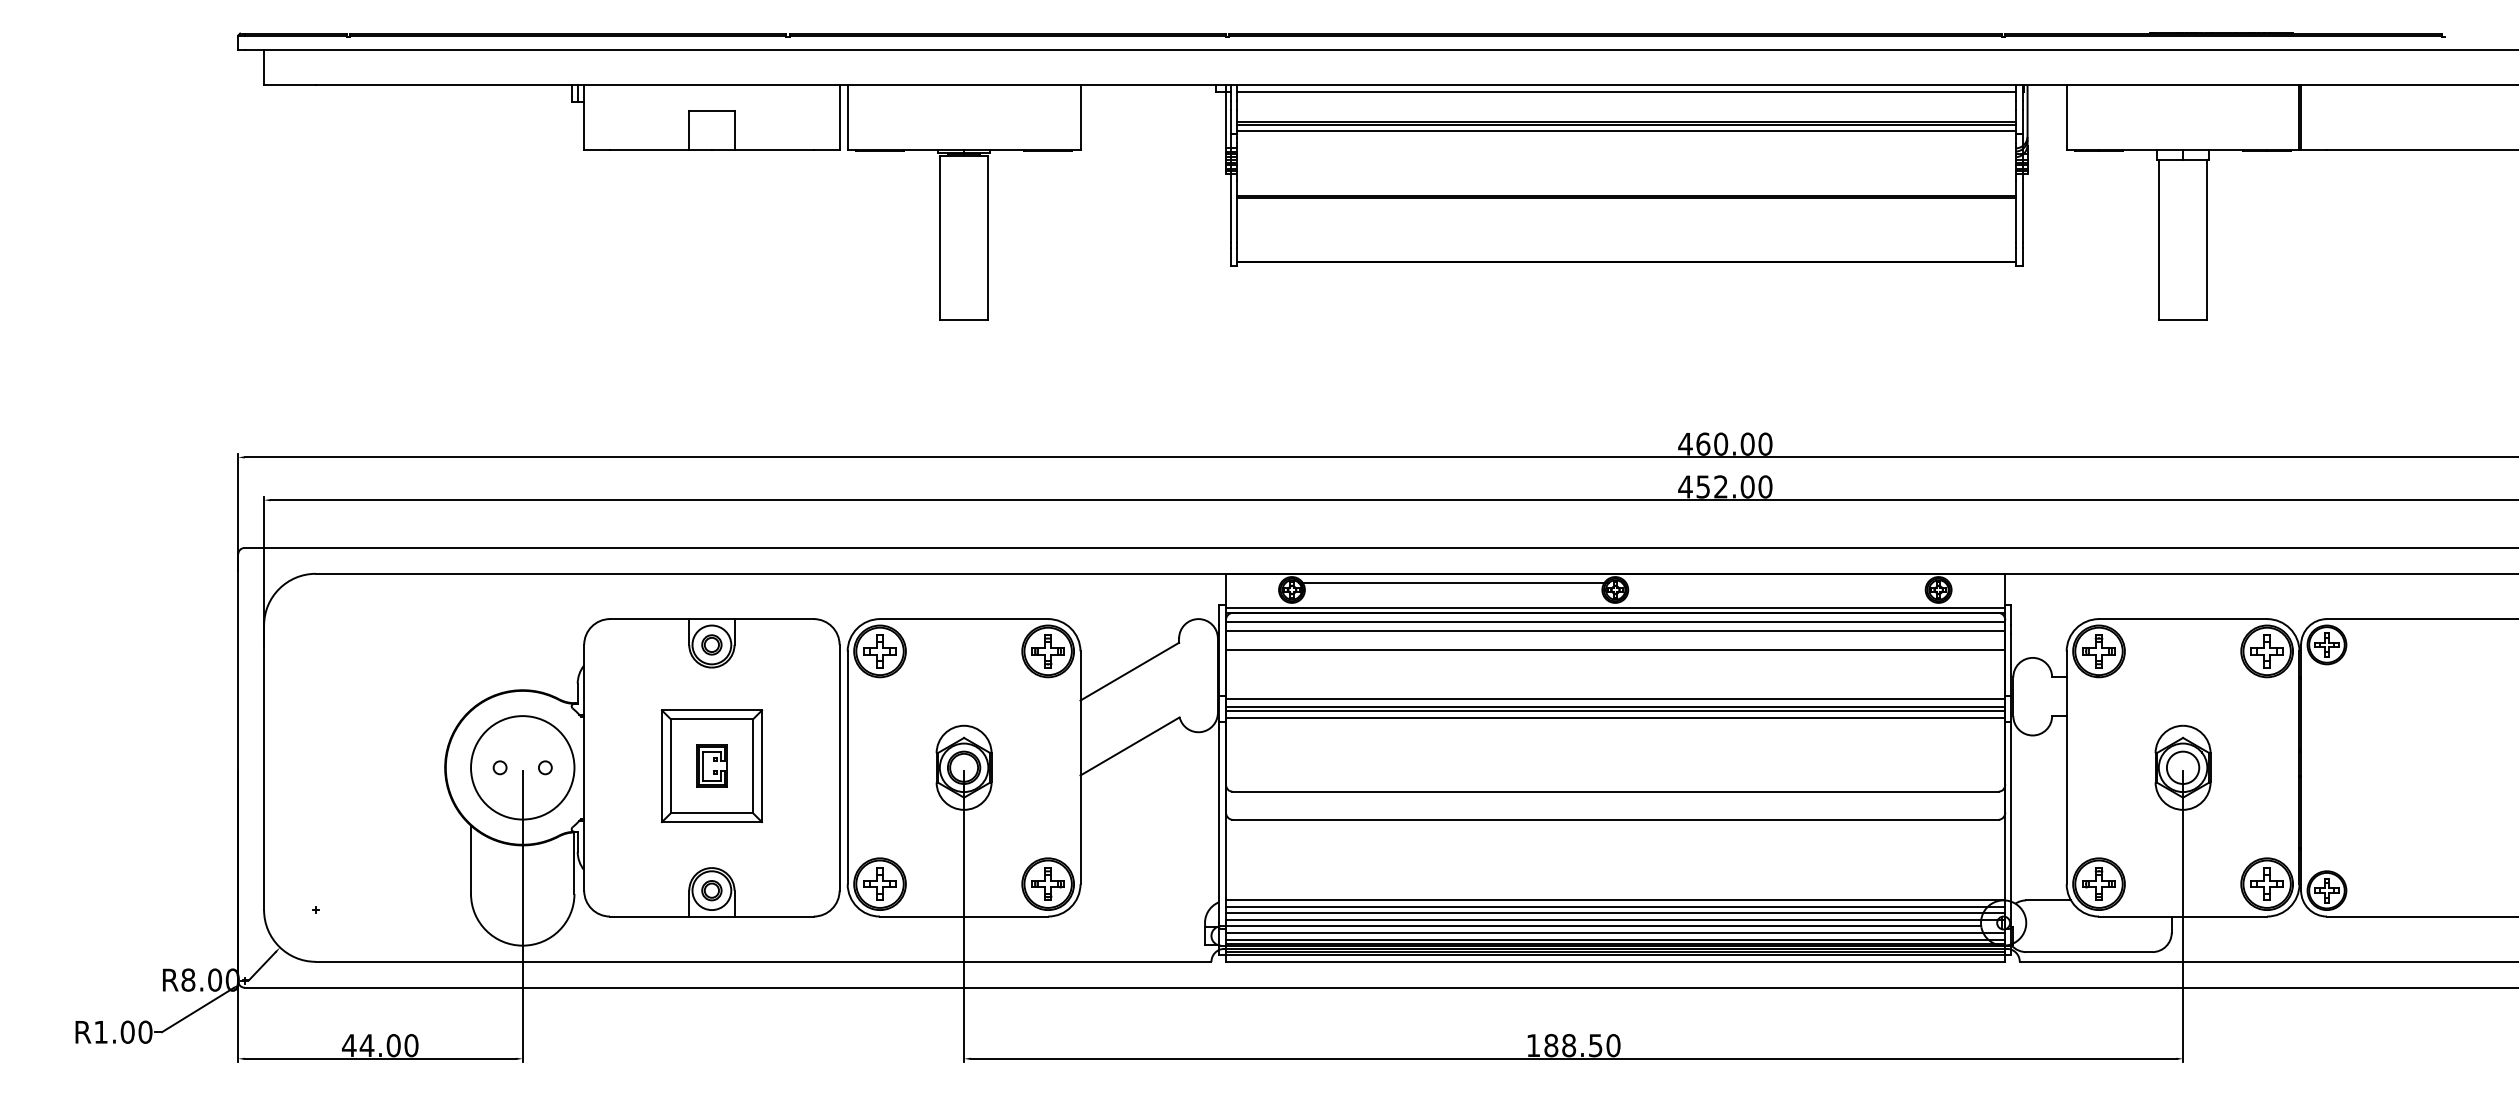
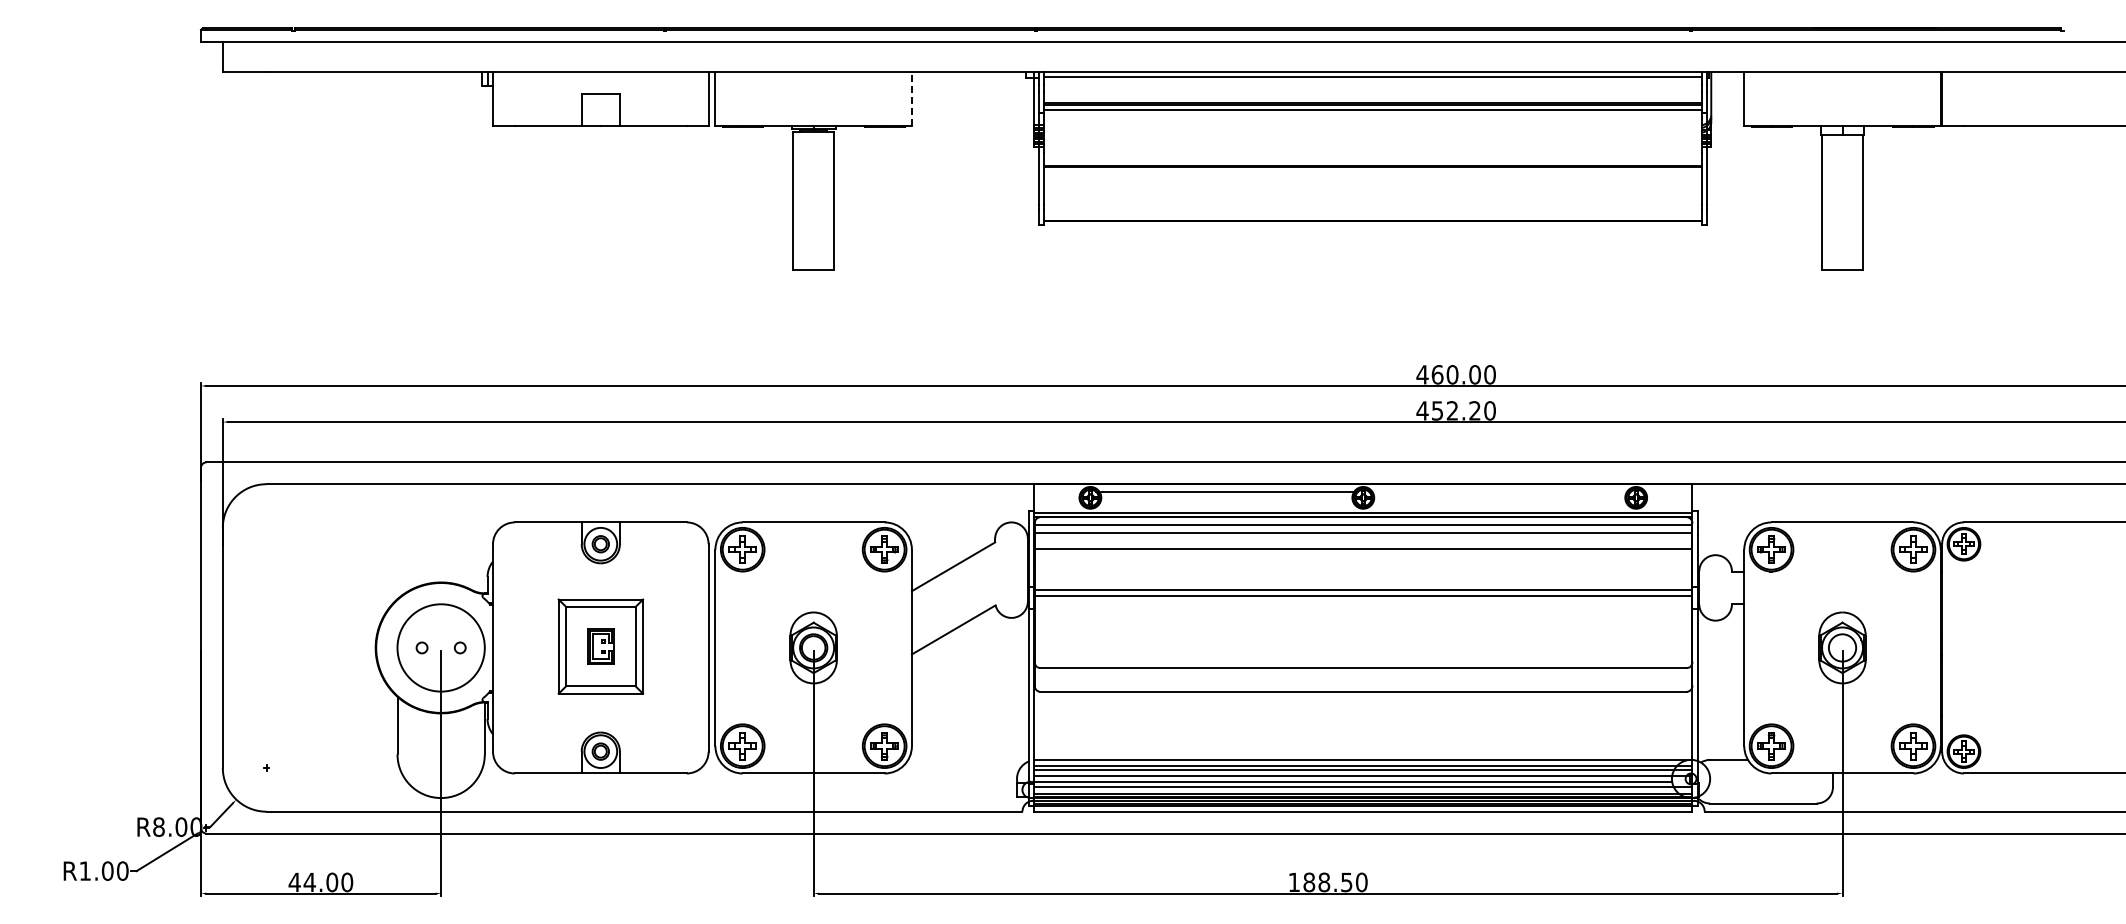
line: (1080, 116) -> (911, 98), solid -> dashed
text: (1747, 486) -> (1474, 410), 452.00 -> 452.20
line: (1615, 710) -> (1363, 599), removed
line: (1615, 718) -> (1363, 606), removed

